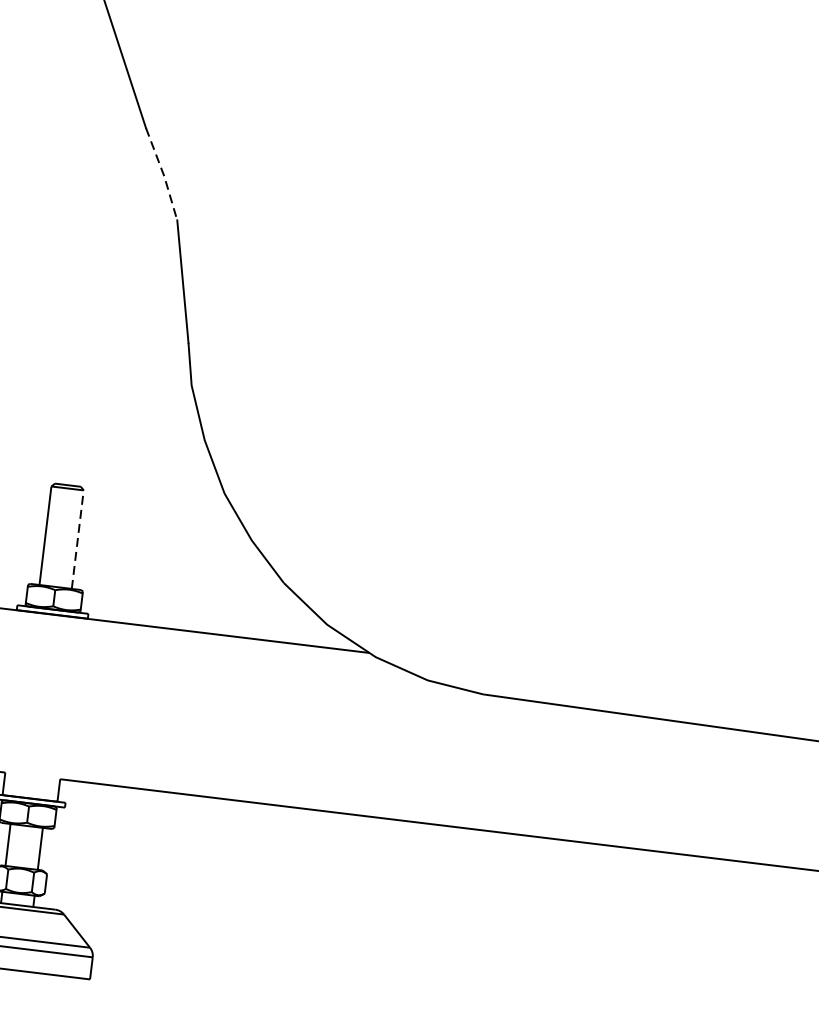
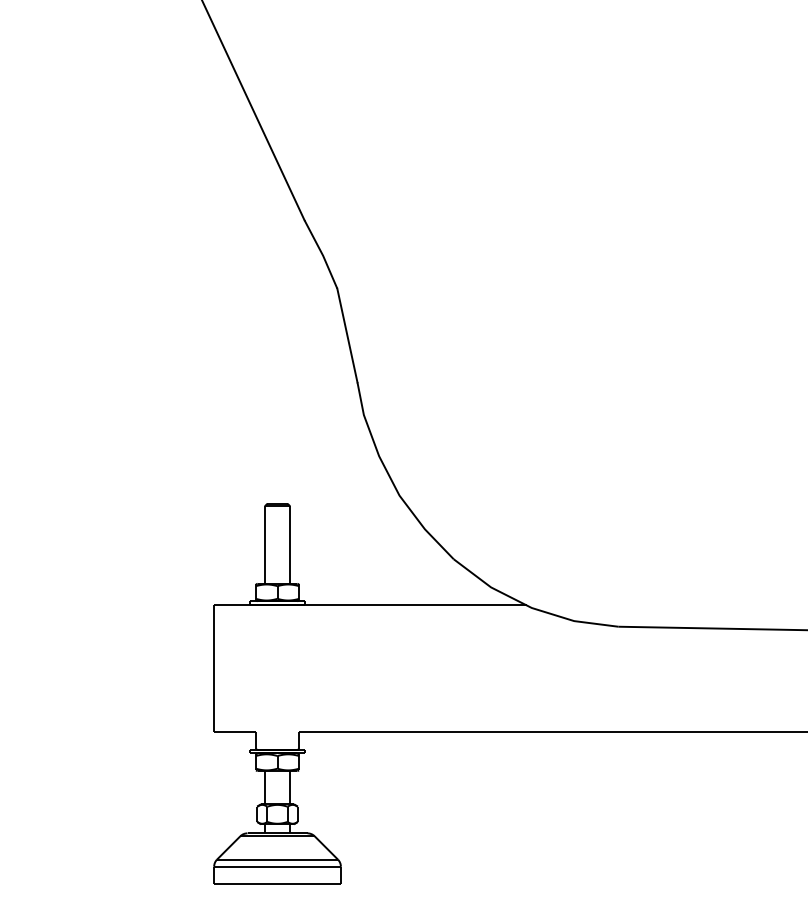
line: (163, 174) -> (322, 254), dashed -> solid
line: (78, 539) -> (290, 544), dashed -> solid

